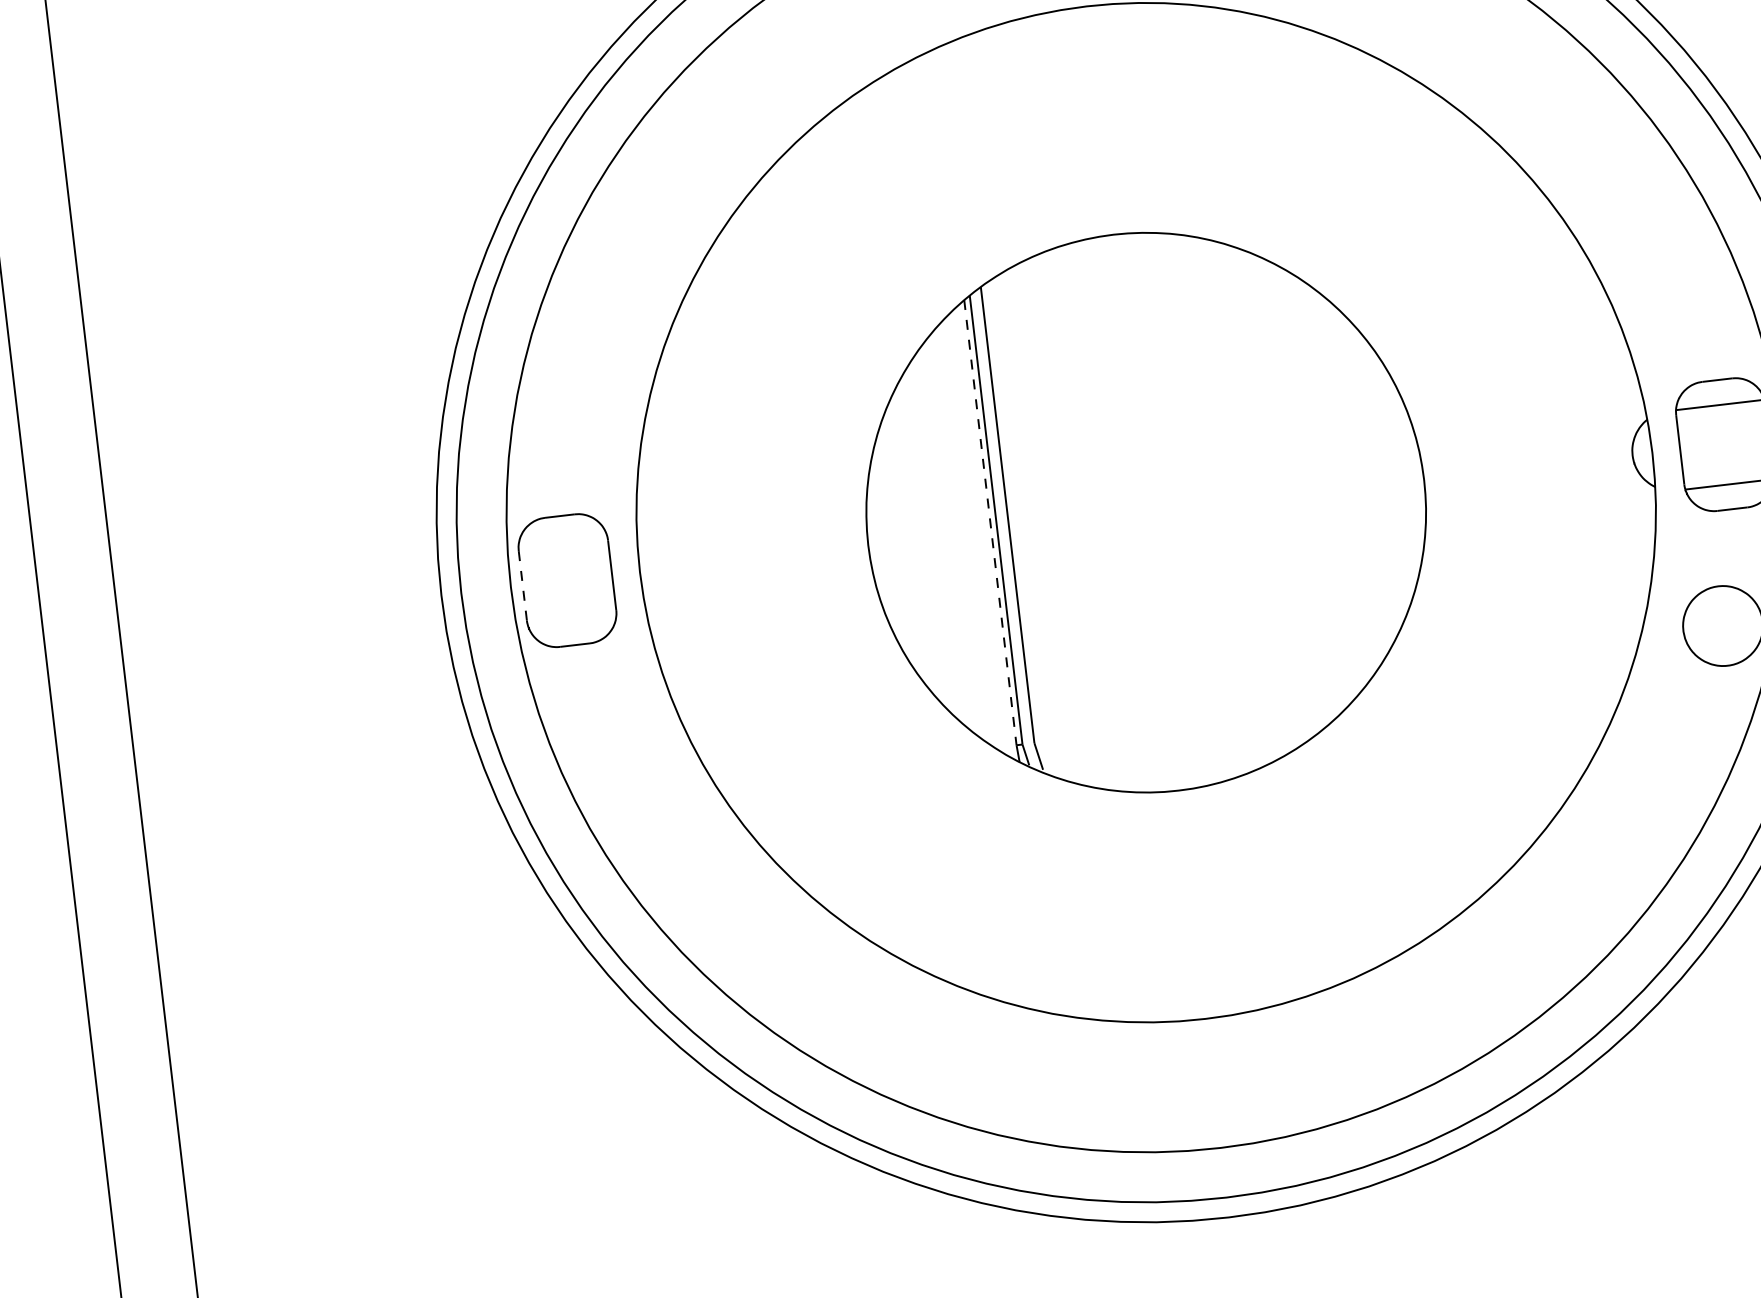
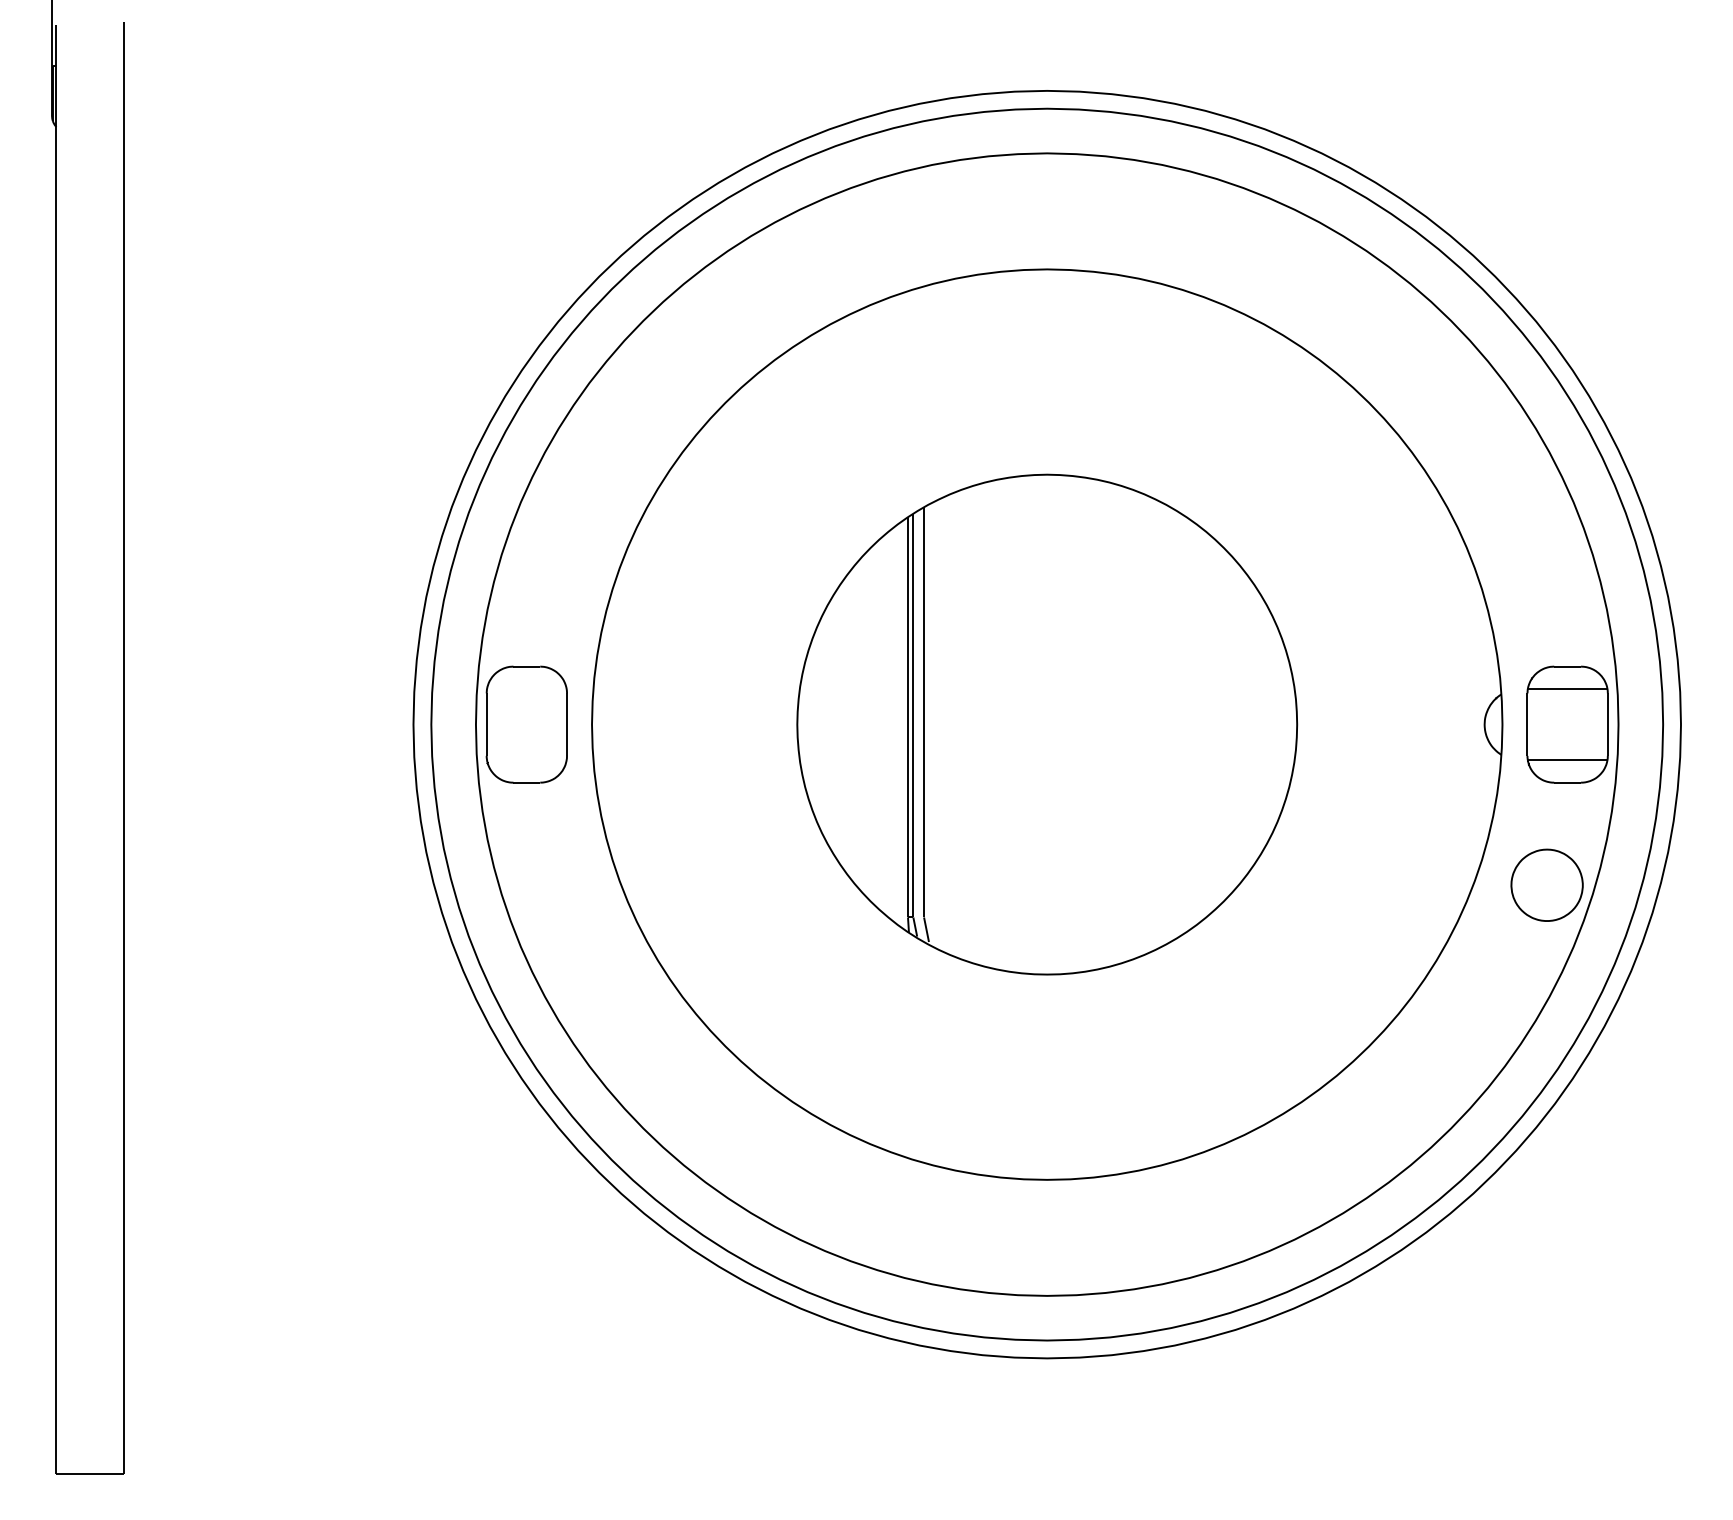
line: (990, 522) -> (908, 717), dashed -> solid
line: (522, 586) -> (486, 725), dashed -> solid

